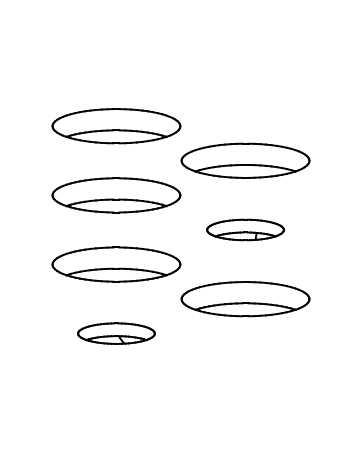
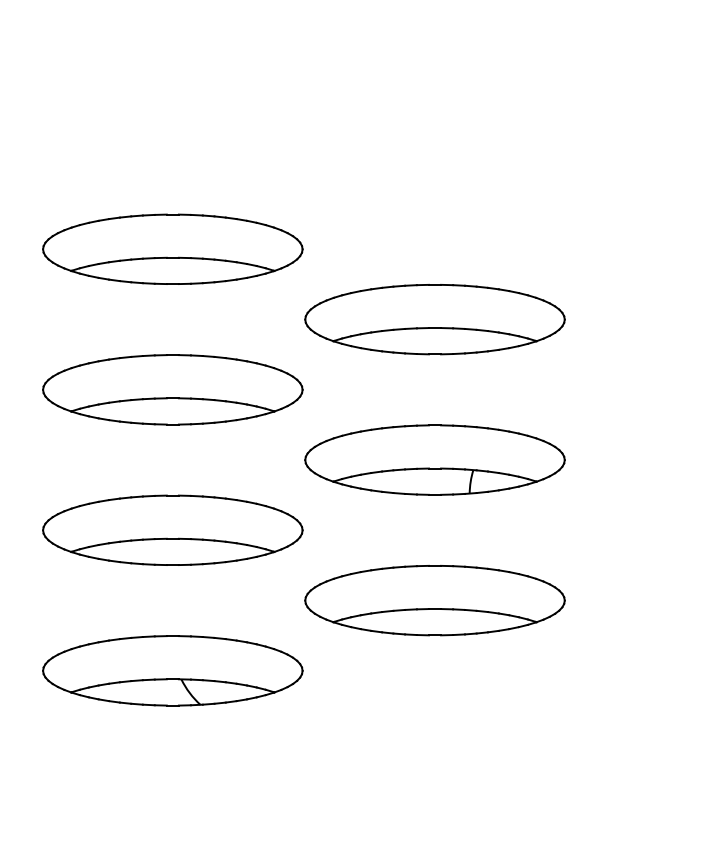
part: (245, 229) -> (434, 459), size x1.67
part: (116, 333) -> (172, 670), size x1.67

